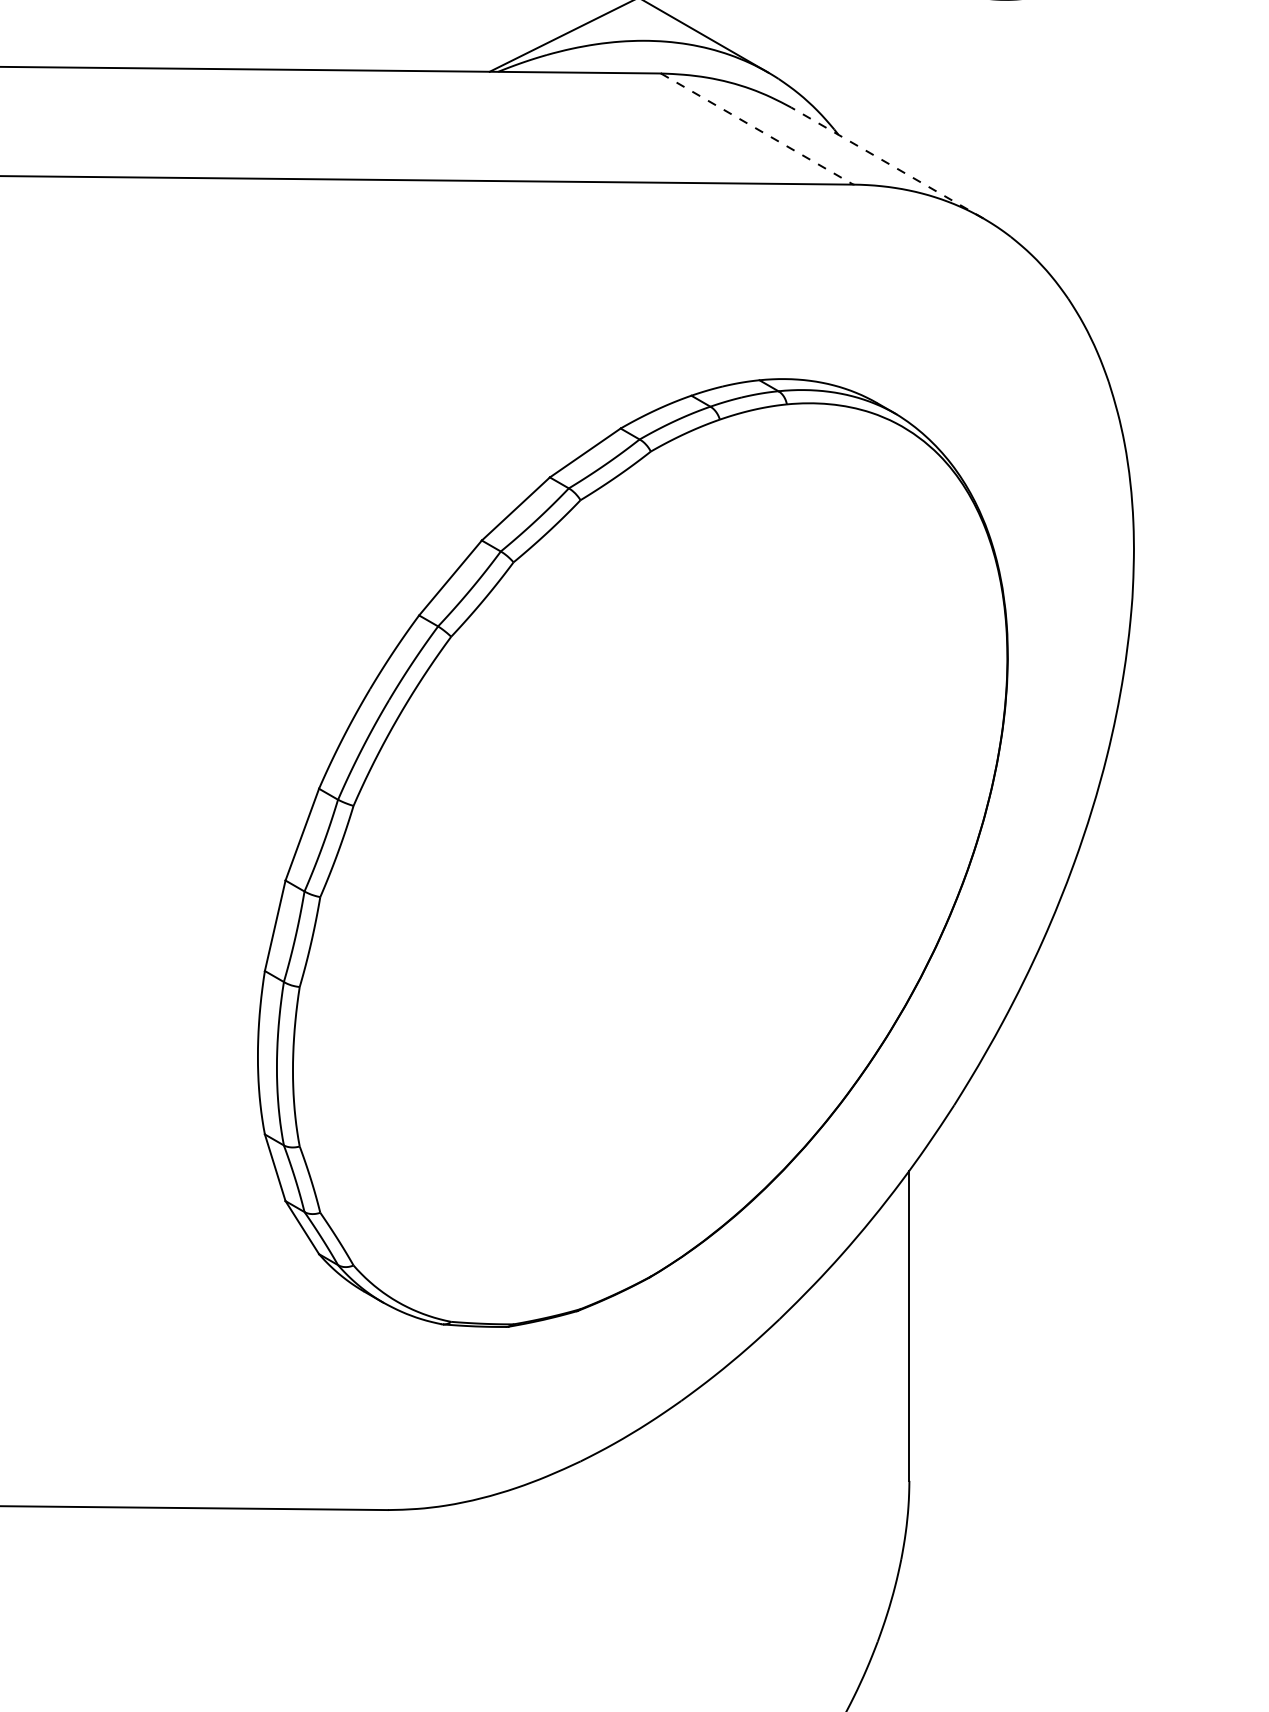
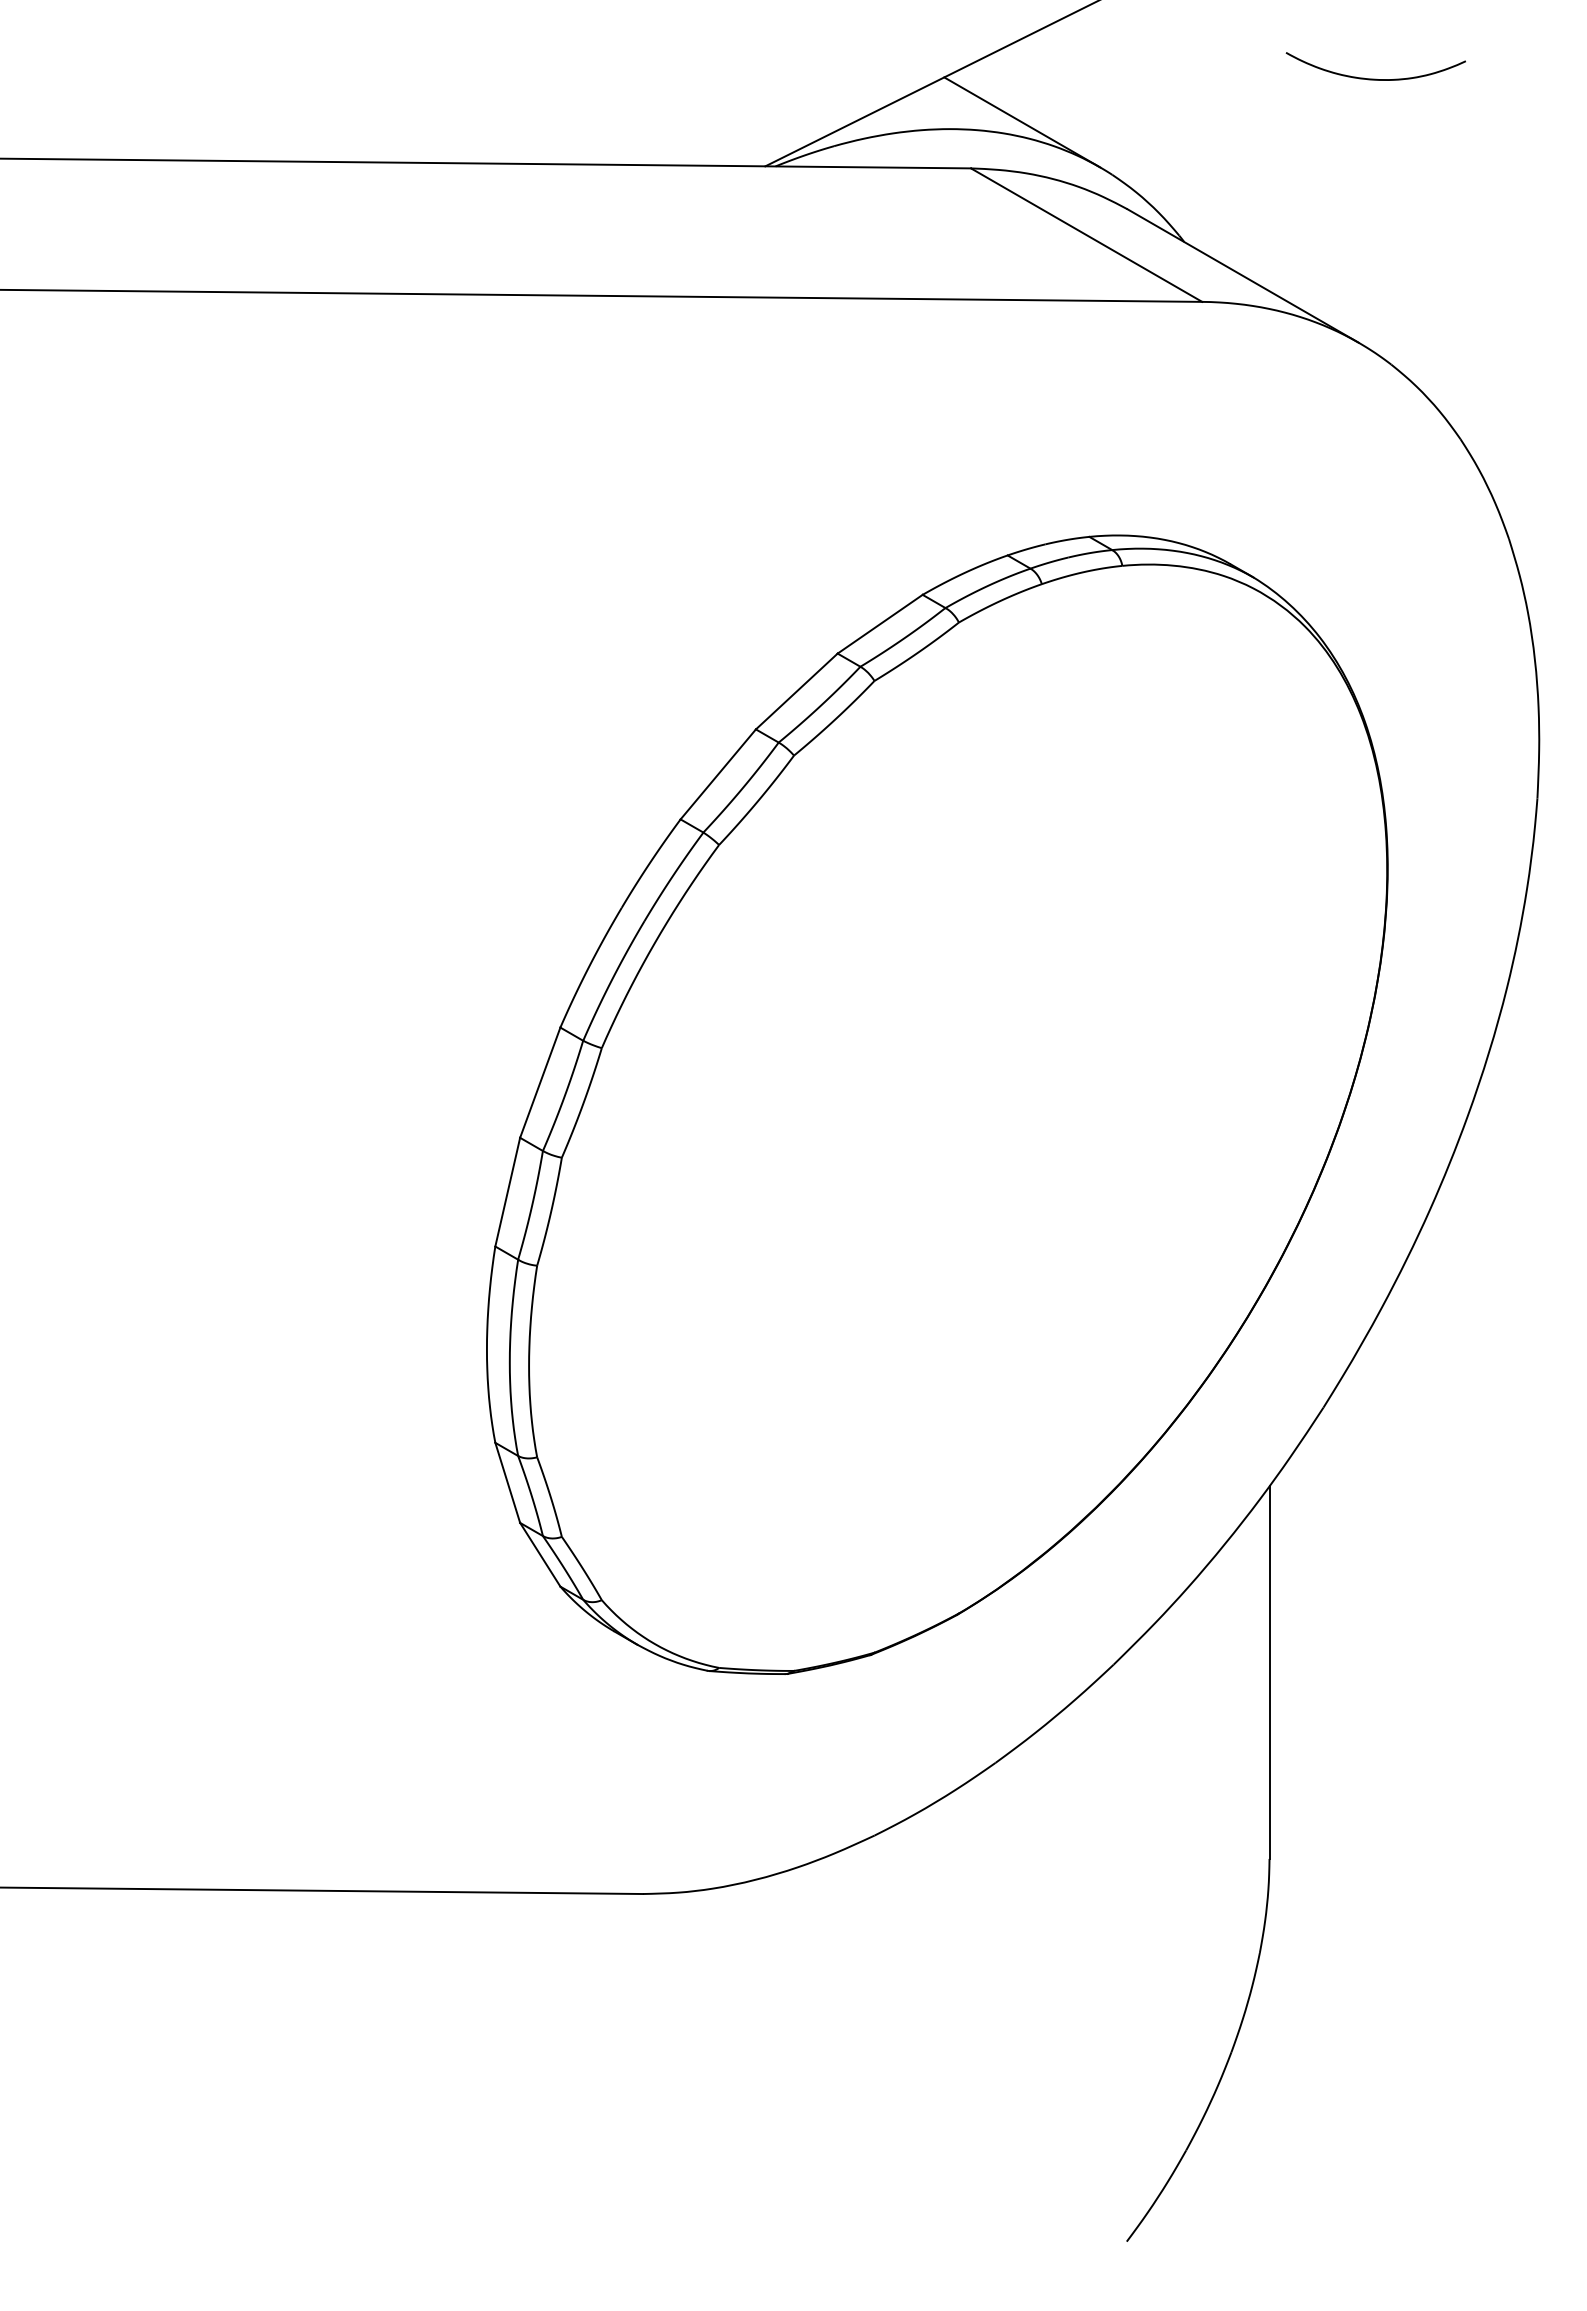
line: (757, 129) -> (1086, 235), dashed -> solid
line: (887, 162) -> (1243, 275), dashed -> solid

